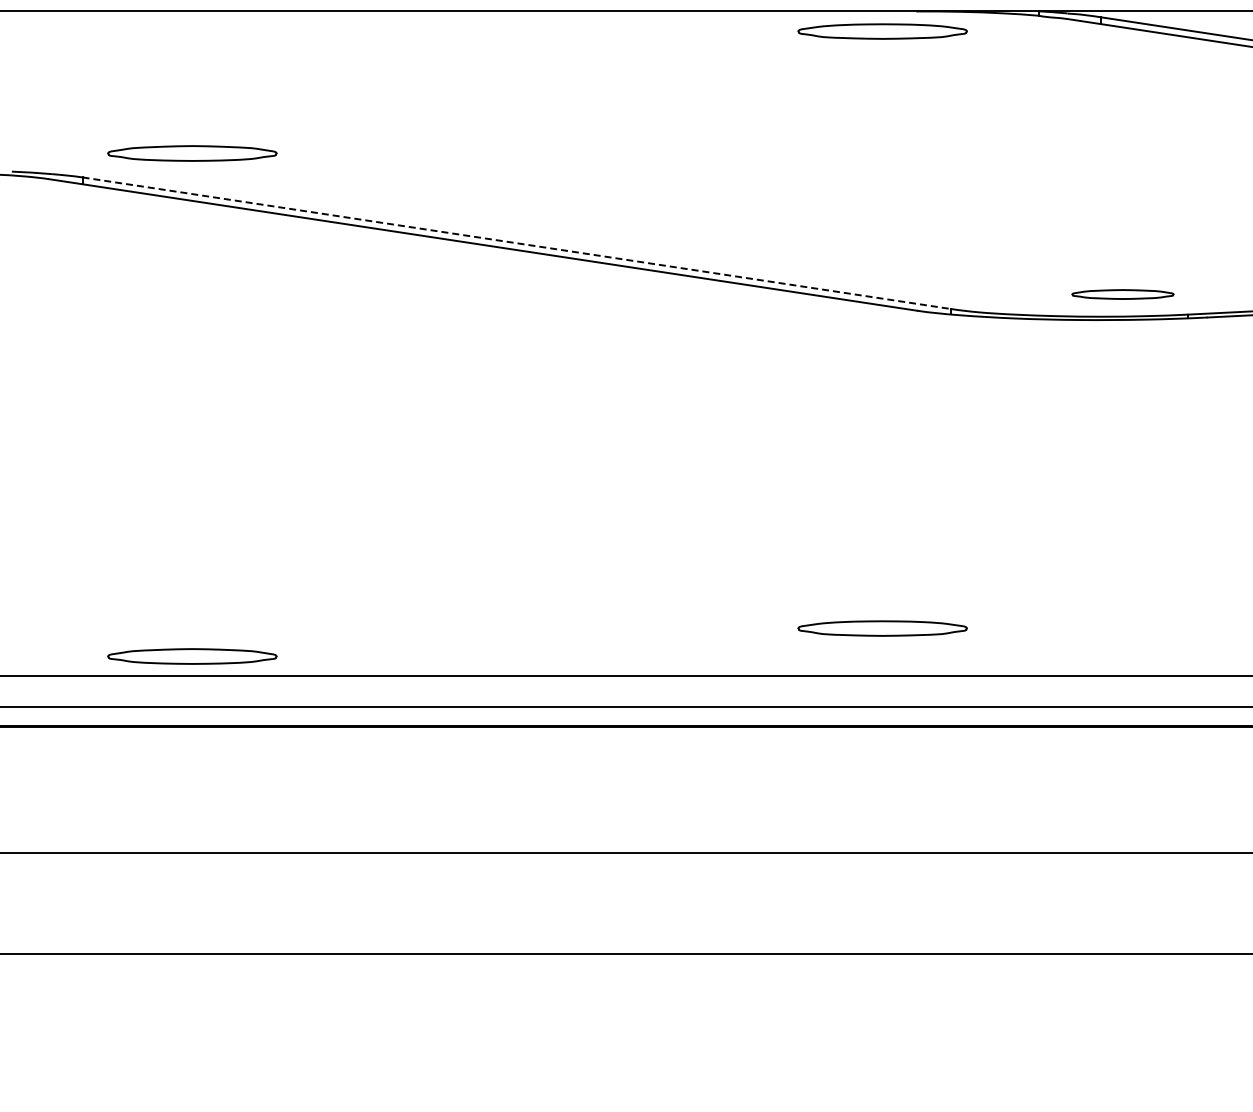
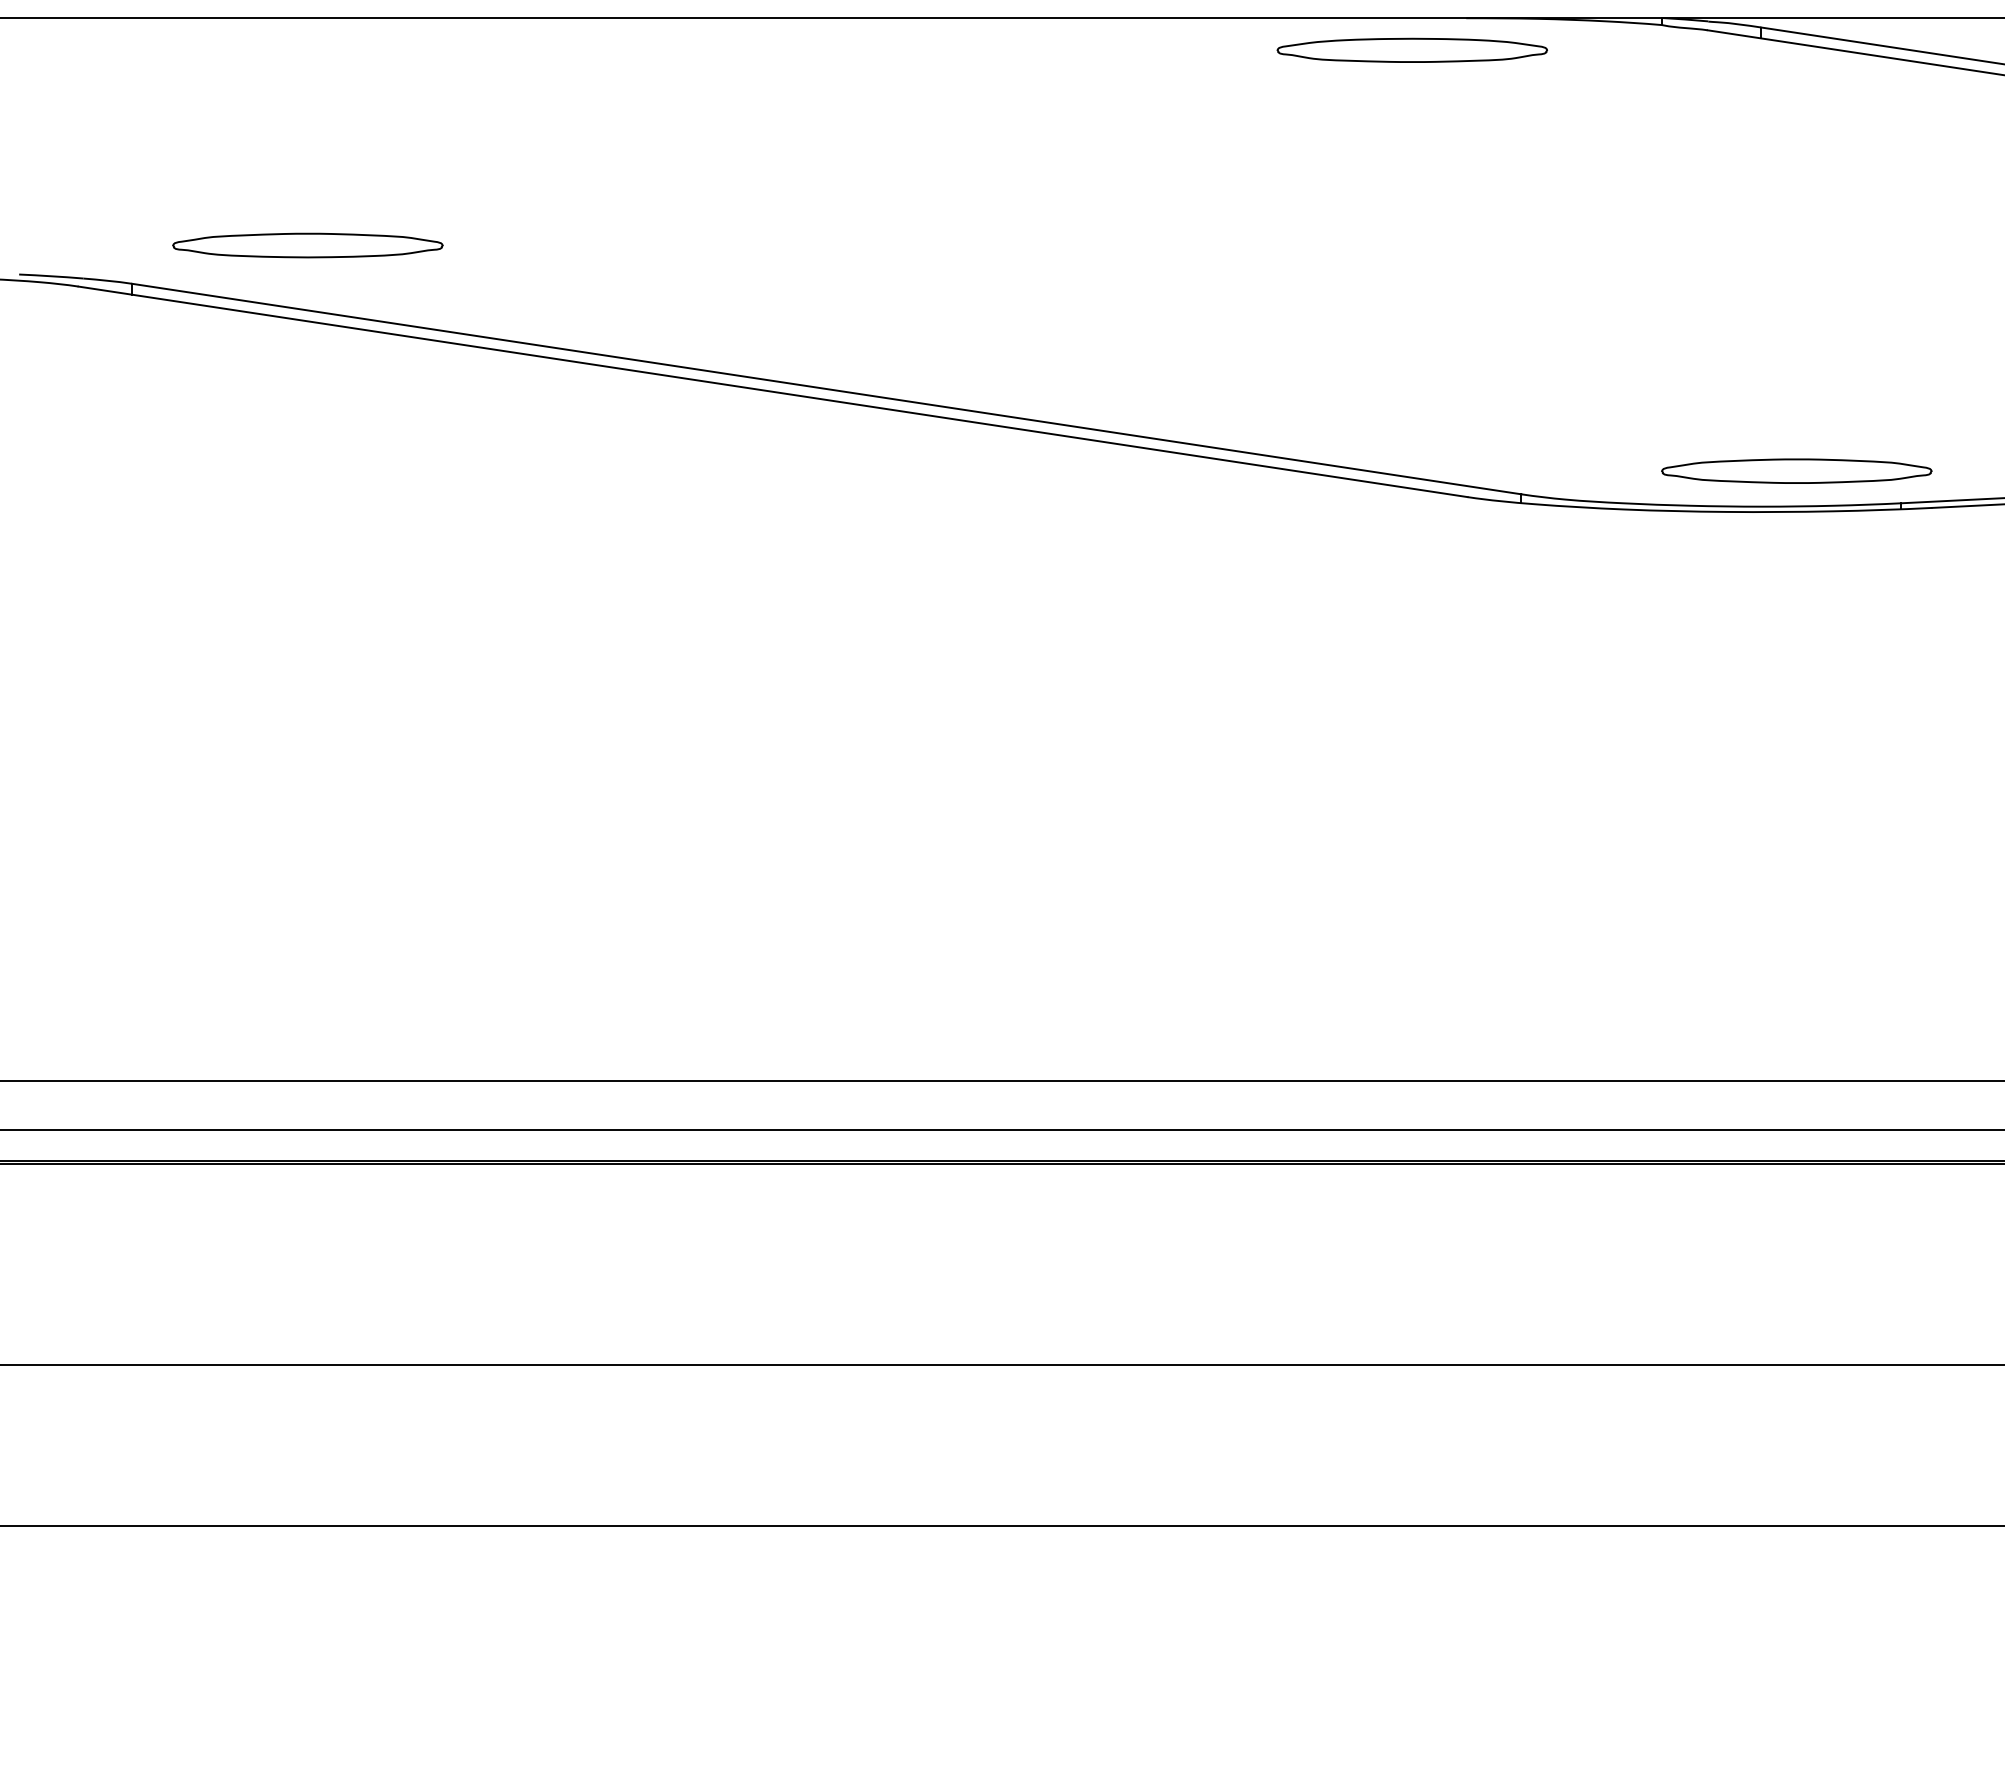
line: (517, 243) -> (828, 389), dashed -> solid
part: (1122, 294) -> (1796, 471), size x1.67
part: (882, 628) -> (1412, 1005), removed
part: (192, 656) -> (308, 1050), removed

